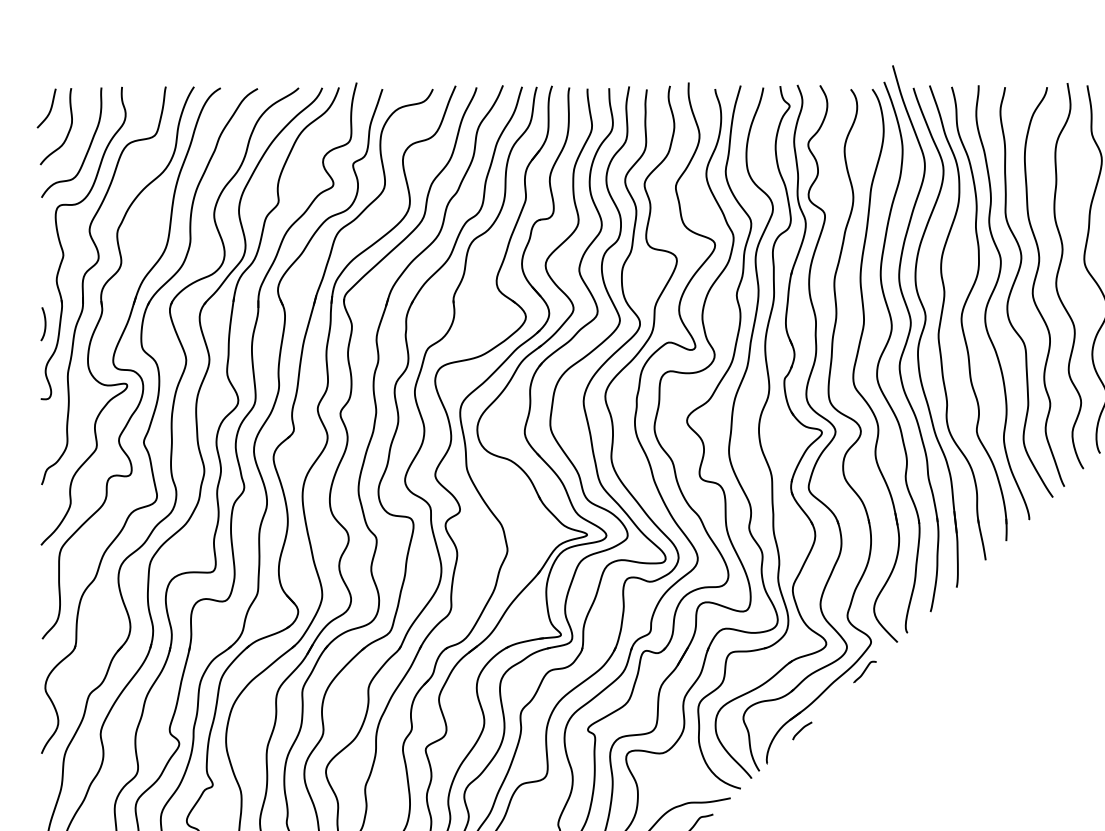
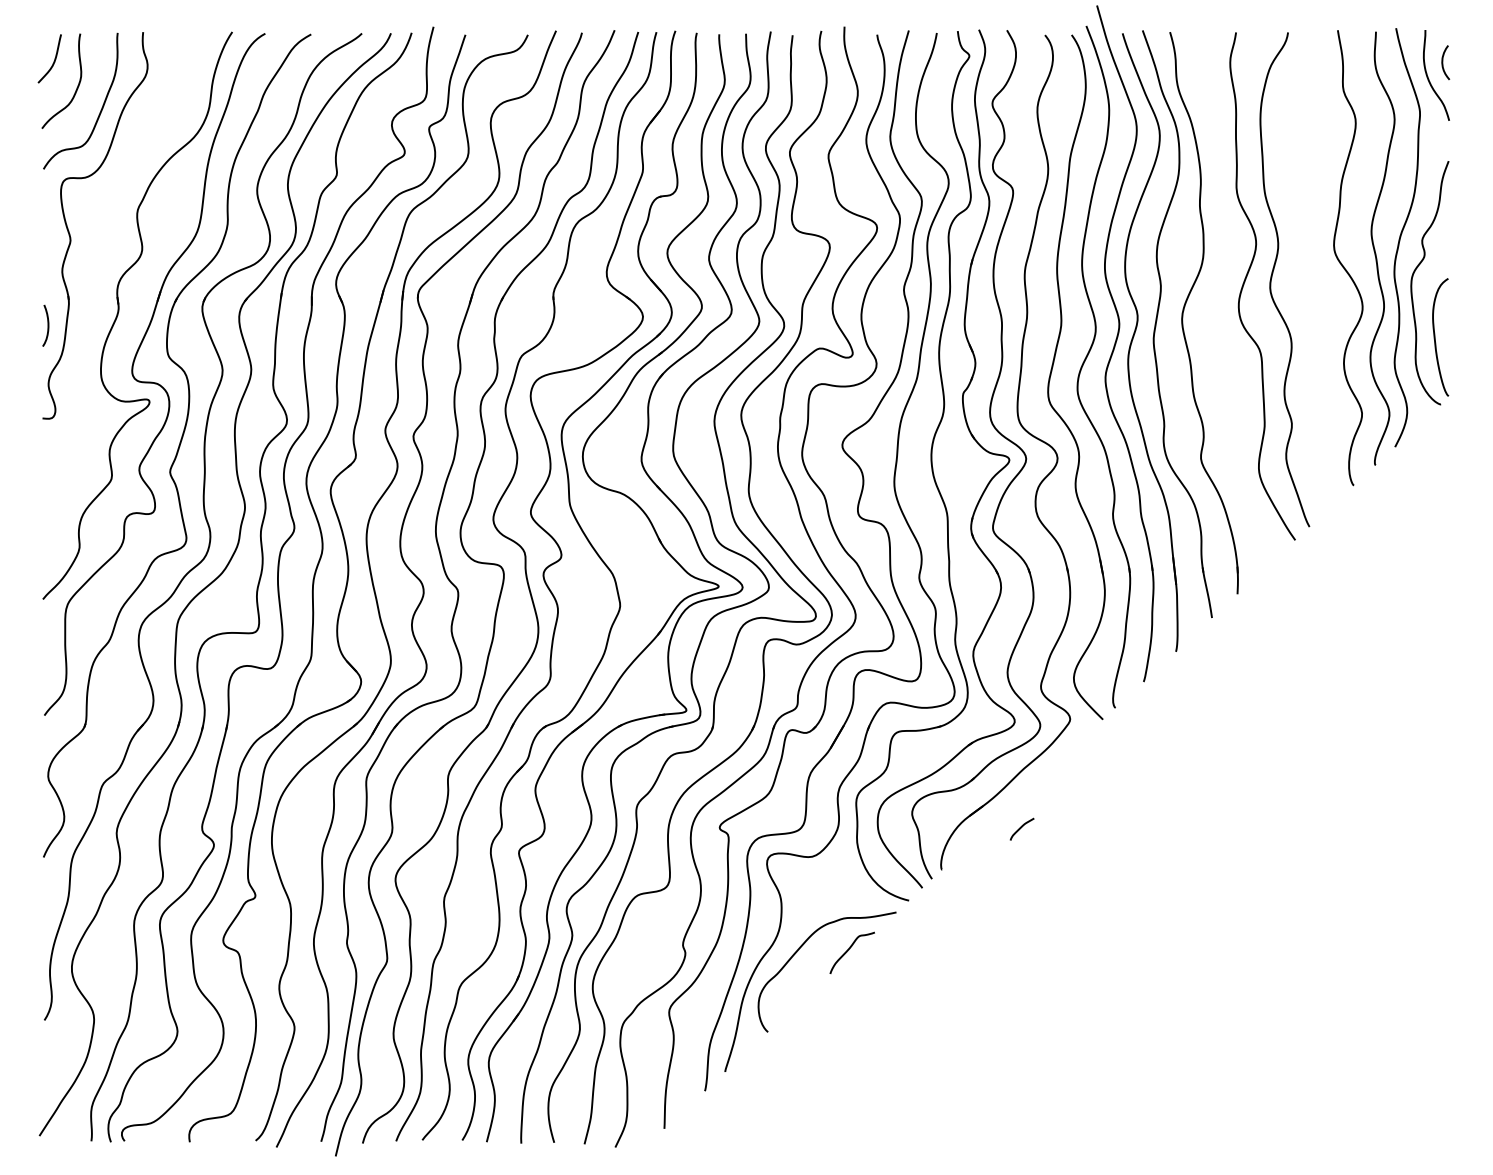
curve: (1058, 273) -> (1302, 262), removed
part: (83, 285) -> (95, 277), removed
curve: (990, 298) -> (1218, 293), removed
curve: (864, 671) -> (1062, 755), removed
curve: (801, 730) -> (1021, 828), moved

